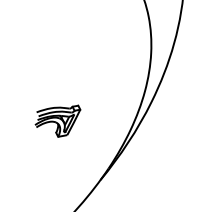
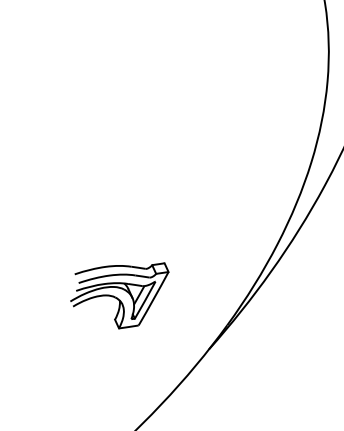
part: (57, 120) -> (118, 293), moved

